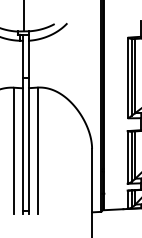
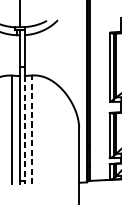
line: (37, 150) -> (32, 129), solid -> dashed
line: (28, 151) -> (24, 130), solid -> dashed

